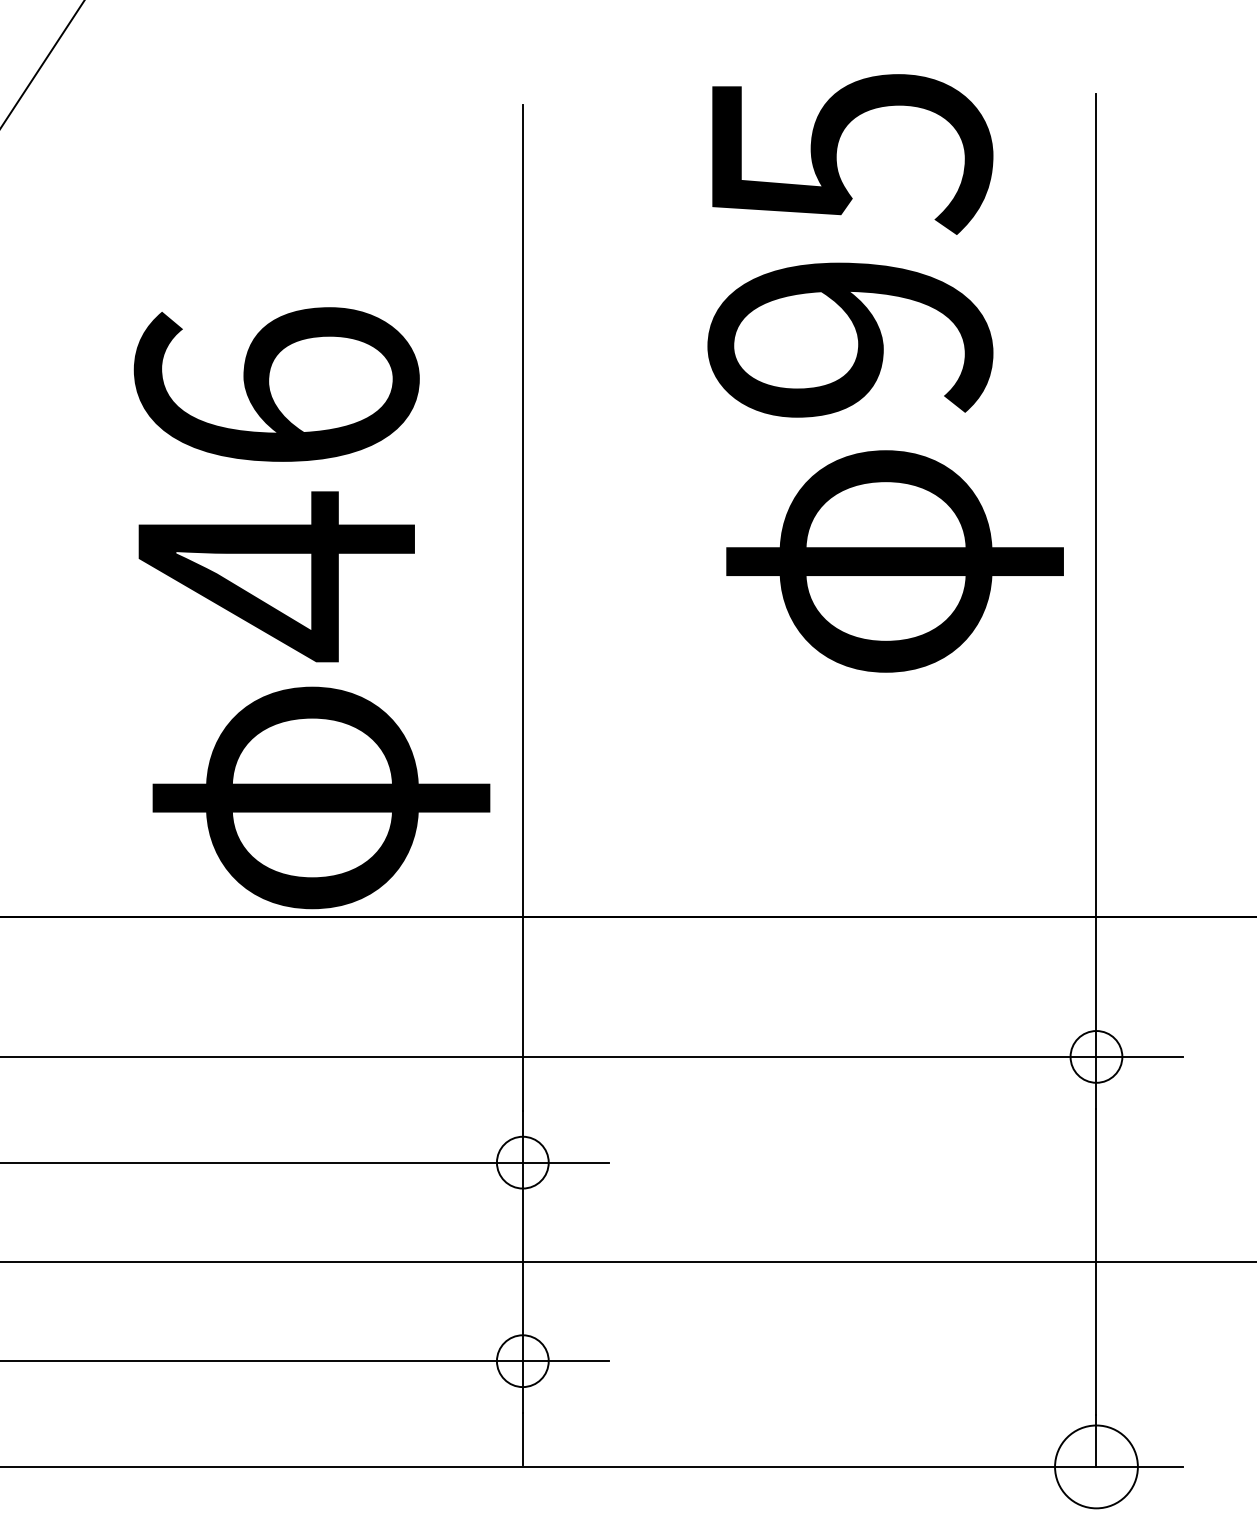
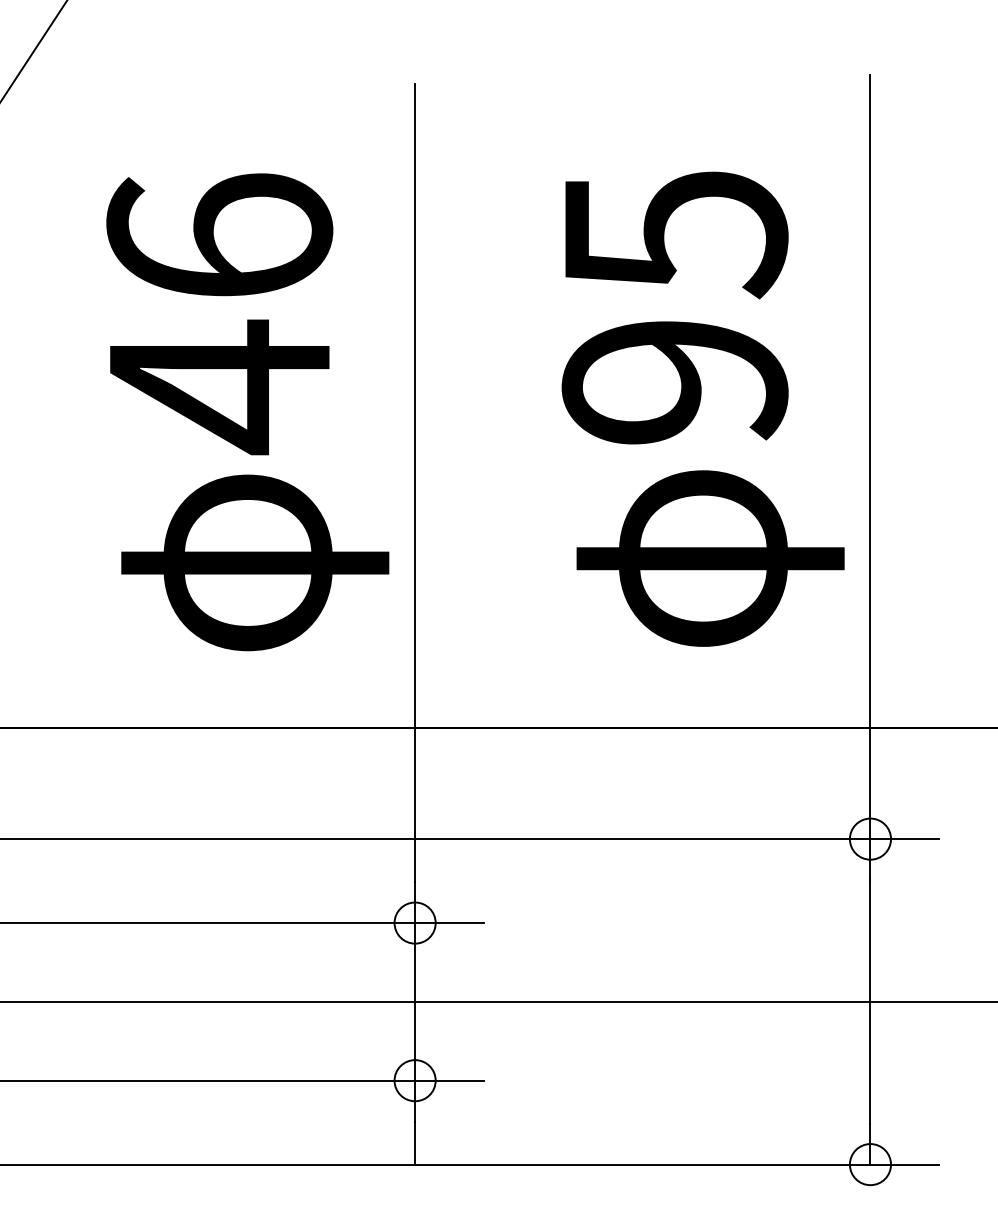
text: (885, 373) -> (703, 409), moved
text: (311, 608) -> (247, 412), moved
circle: (1096, 1466) -> (870, 1164), size x0.62

